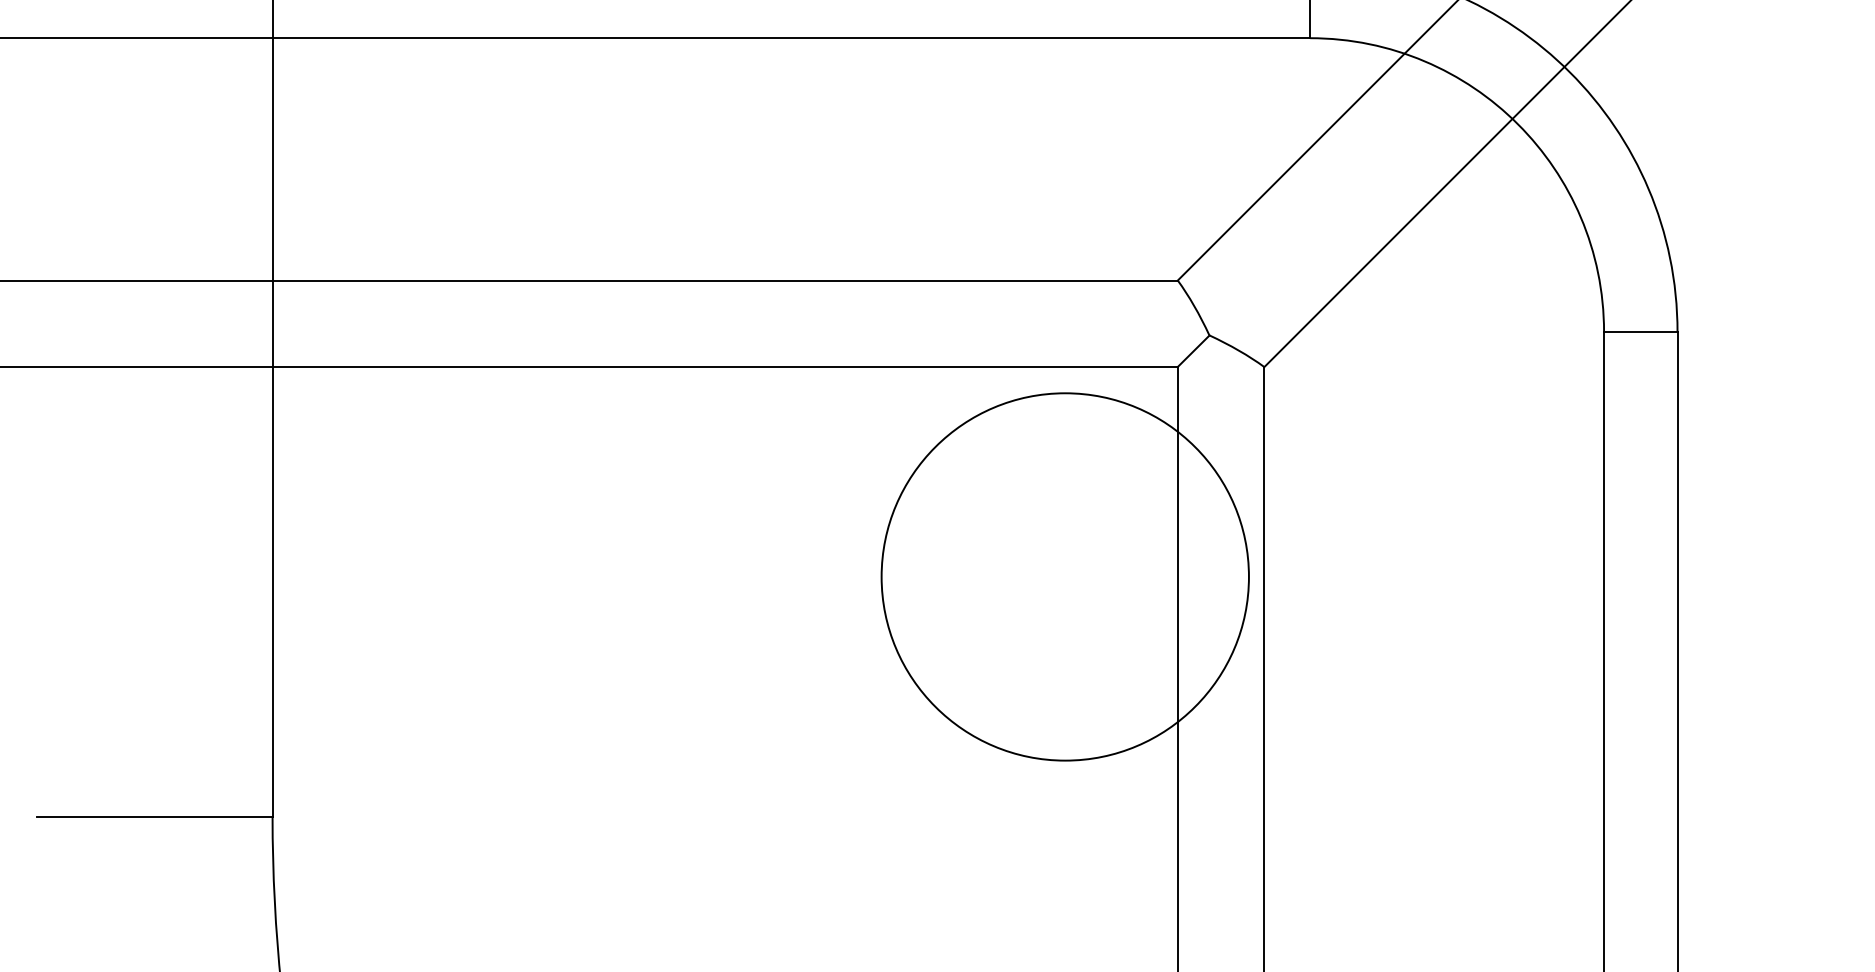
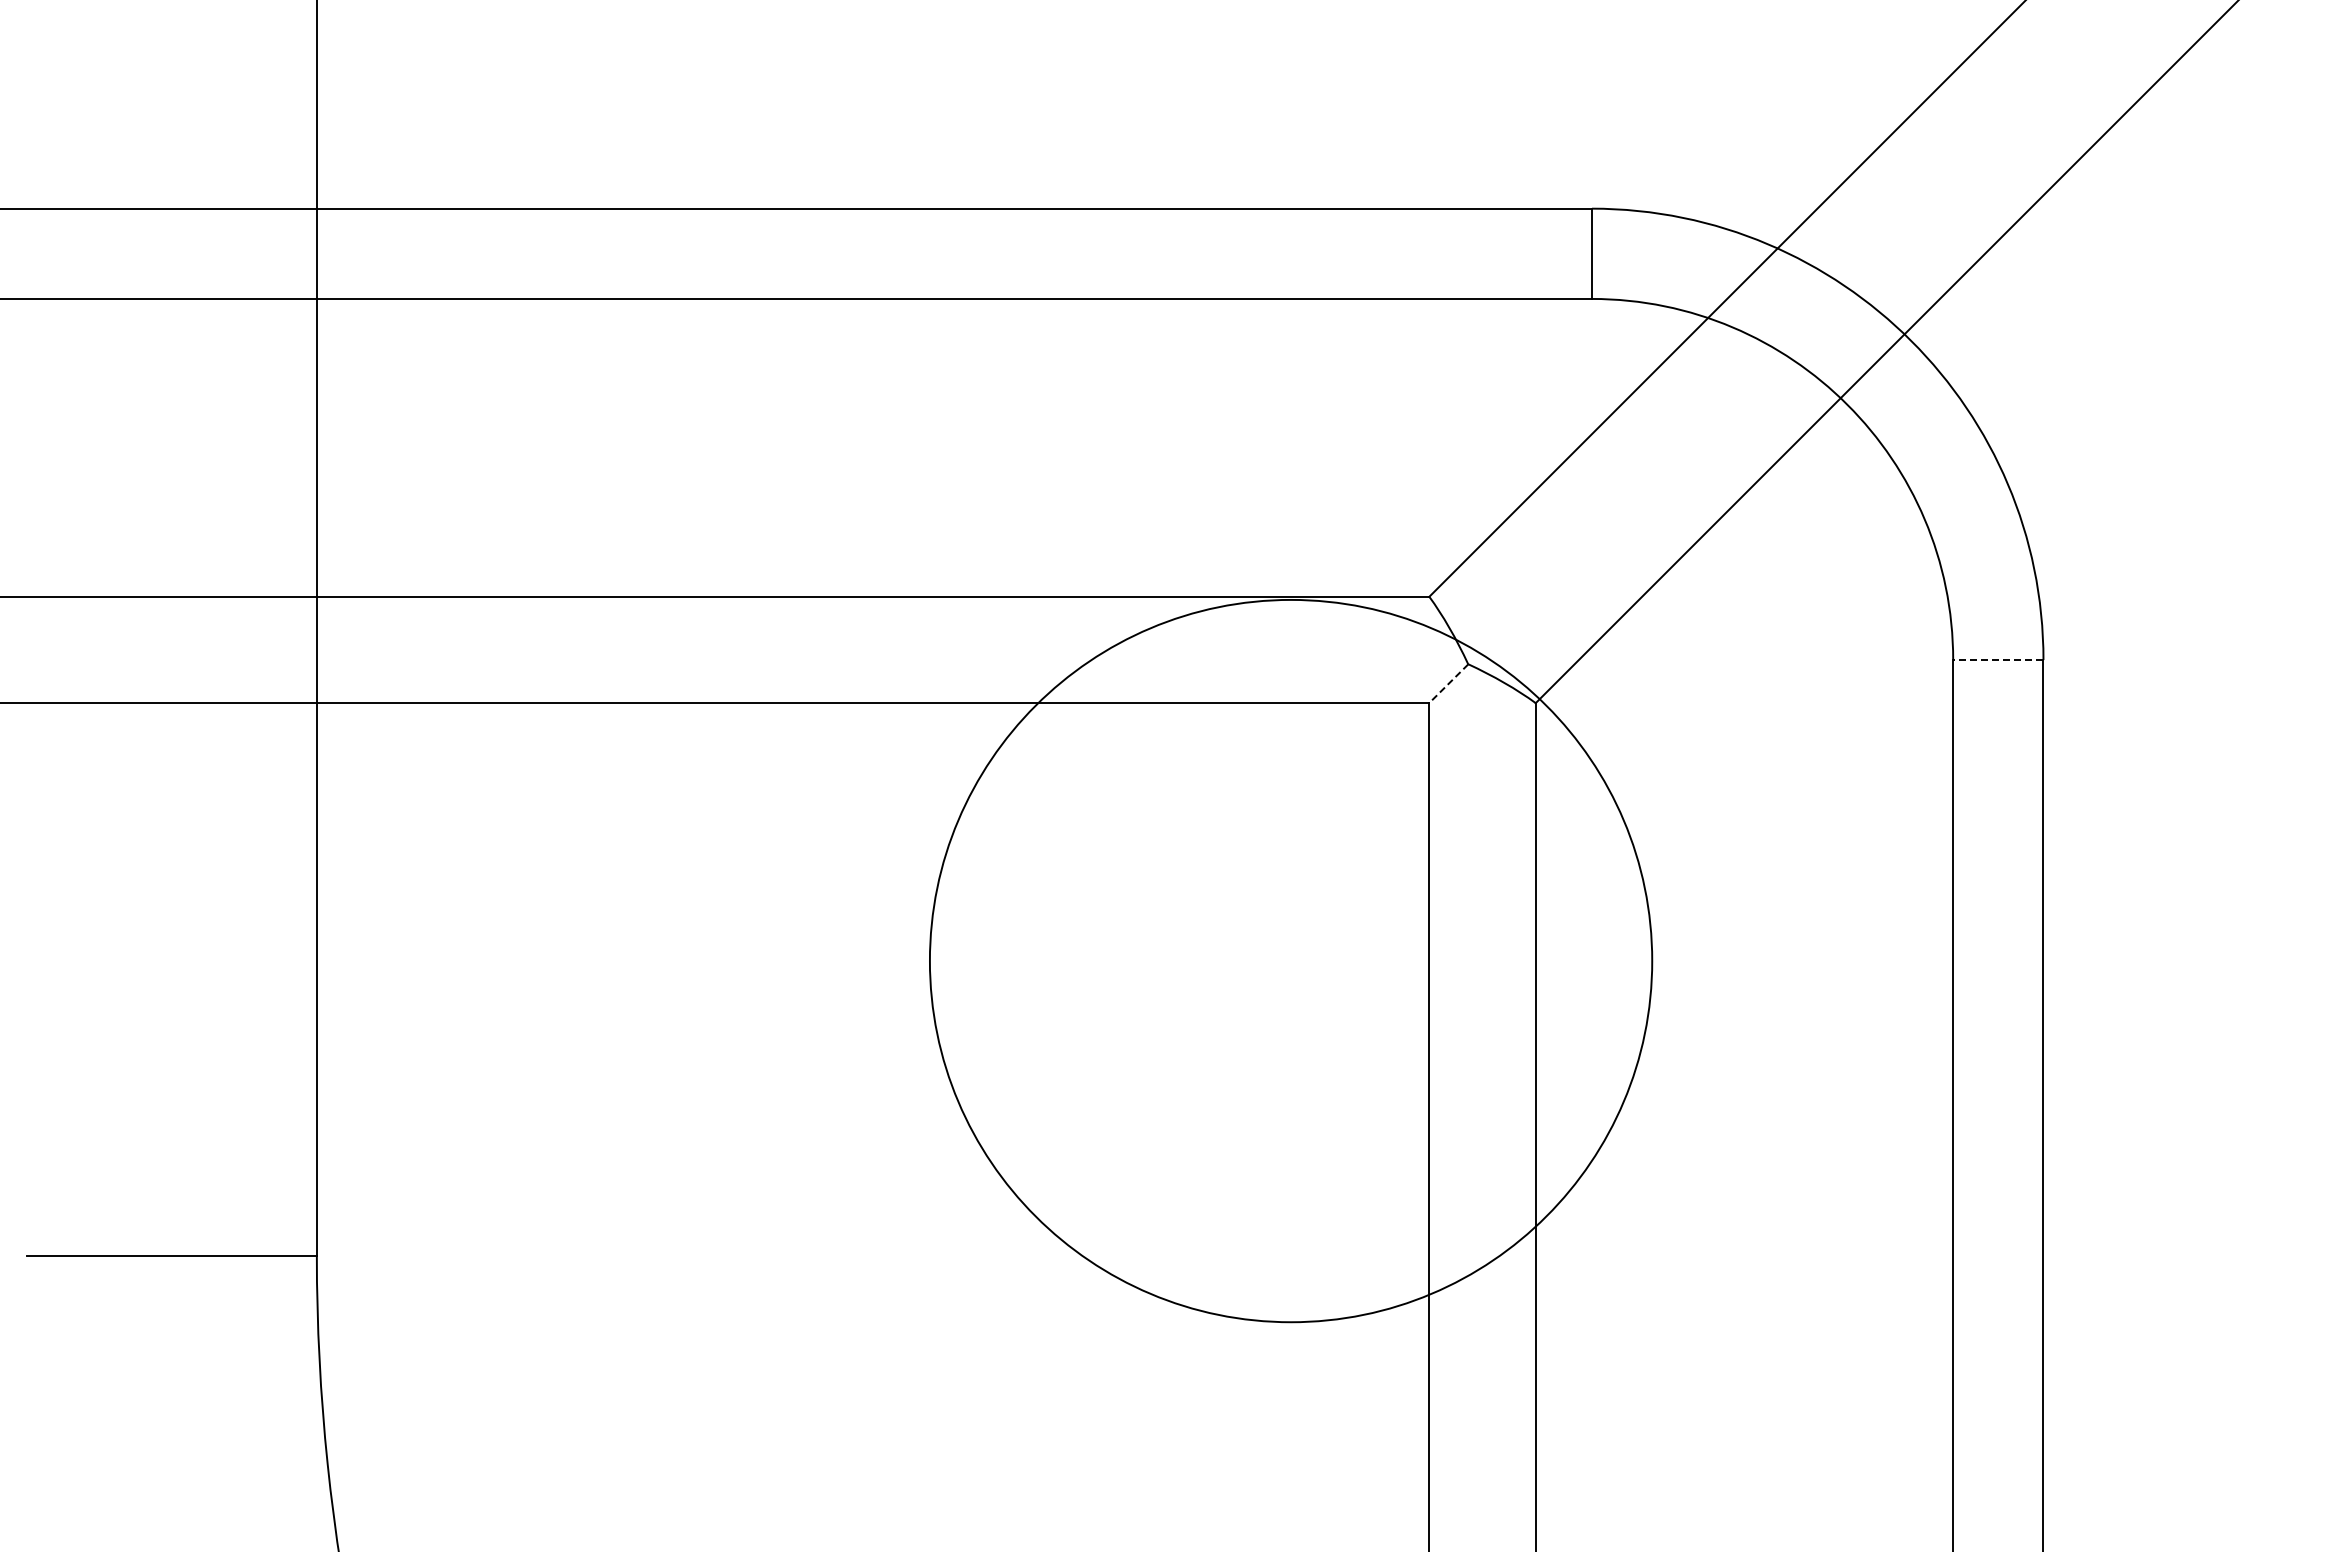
line: (1640, 332) -> (1997, 660), solid -> dashed
line: (1193, 351) -> (1448, 683), solid -> dashed
circle: (1064, 576) -> (1290, 960), size x1.6

